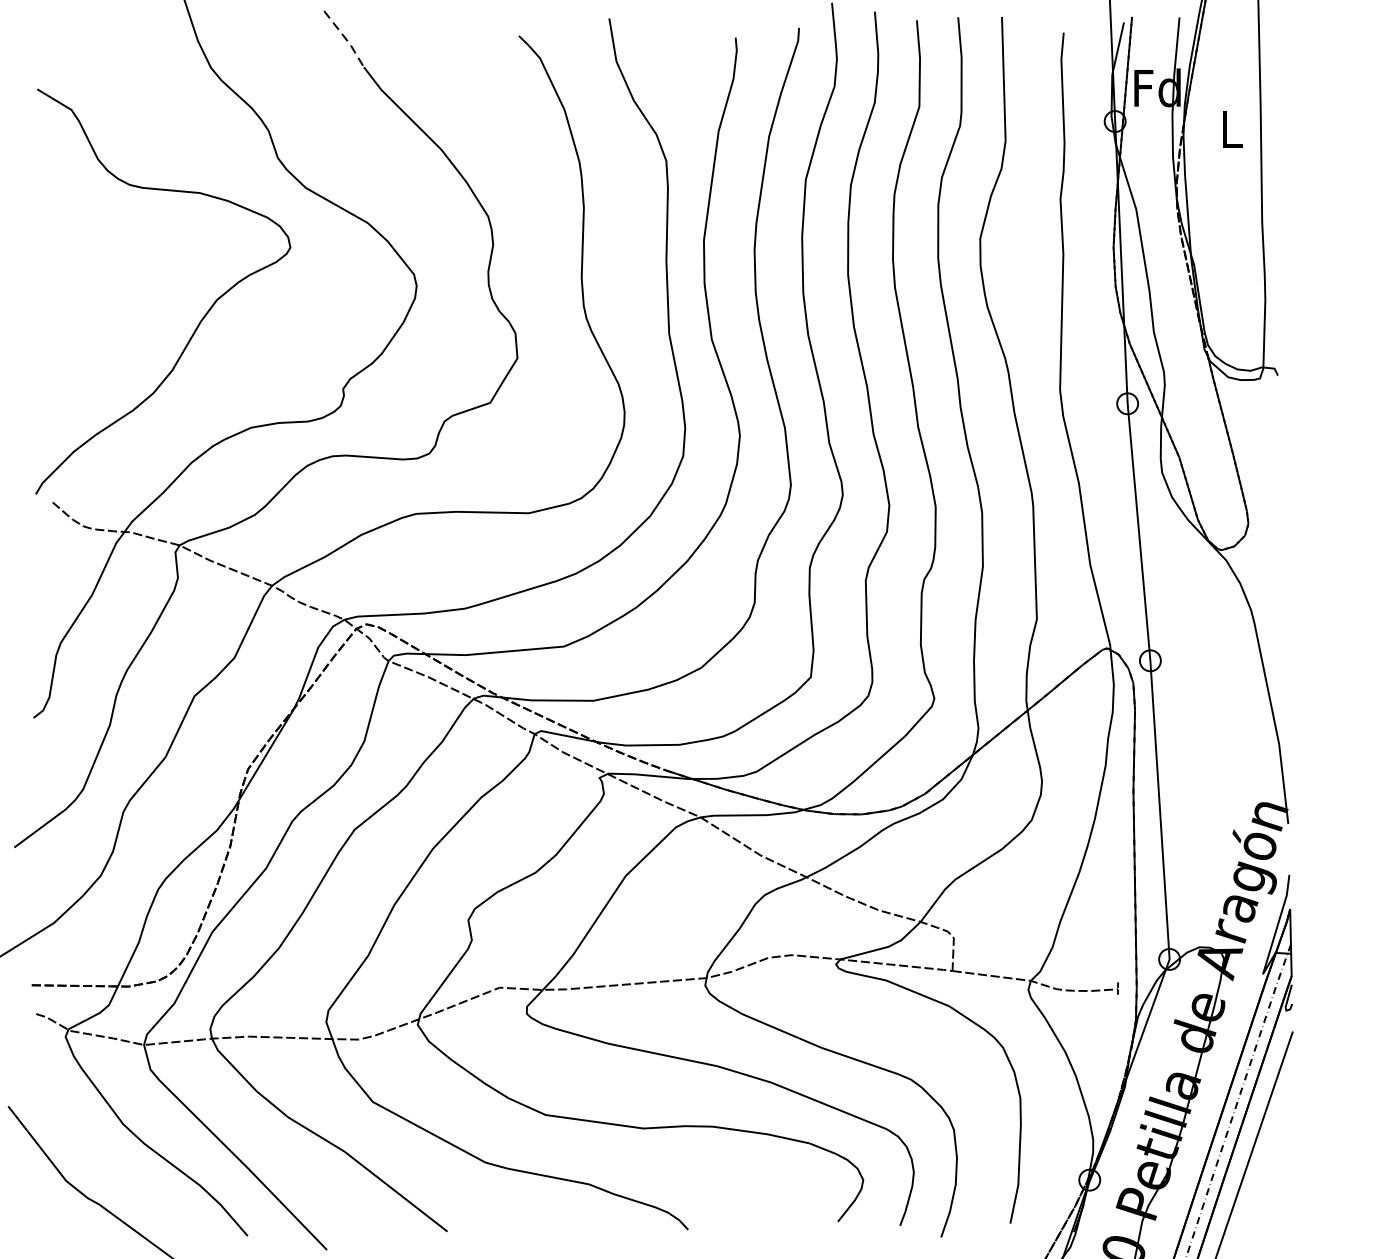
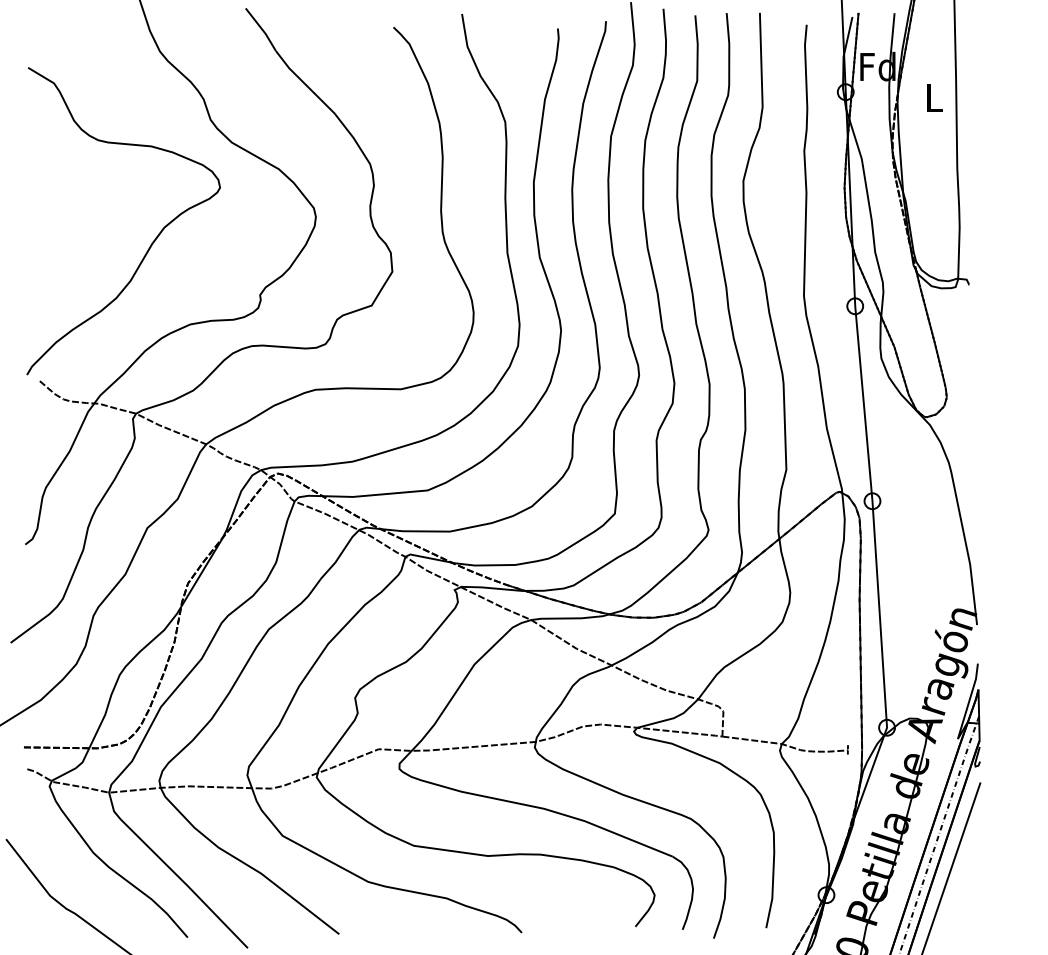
line: (346, 38) -> (262, 29), dashed -> solid

